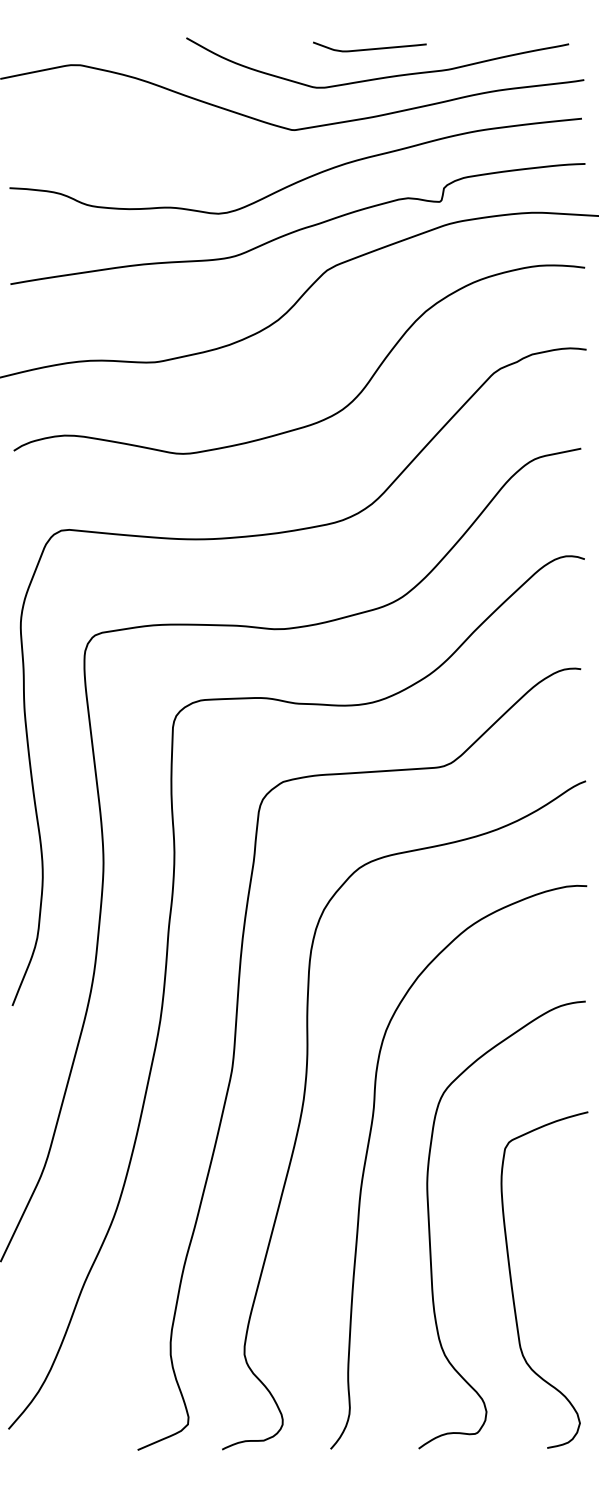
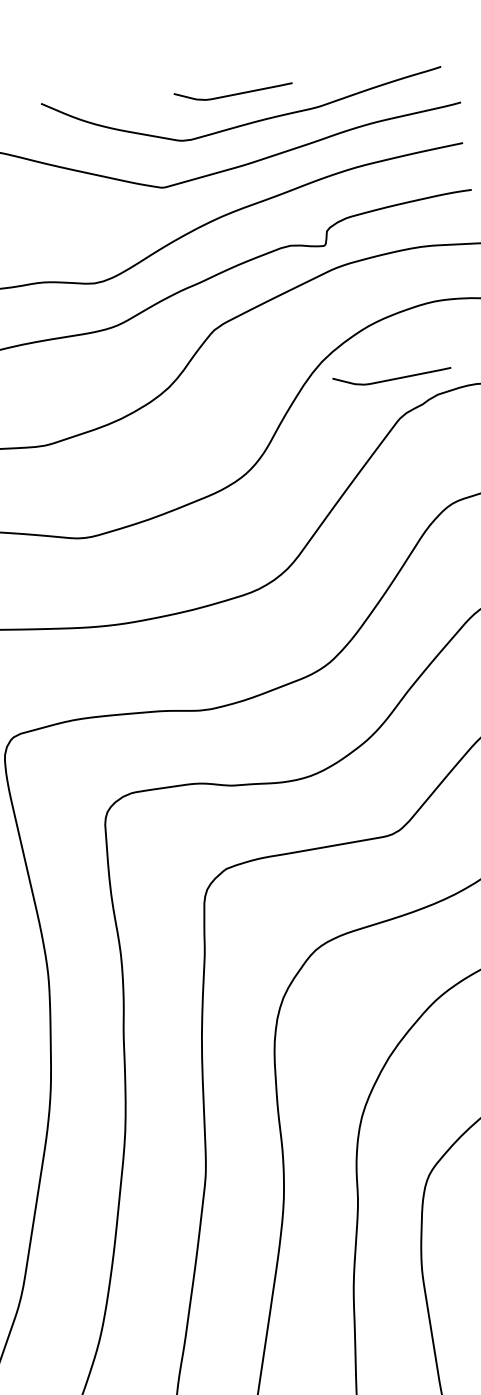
curve: (490, 334) -> (392, 378), added

